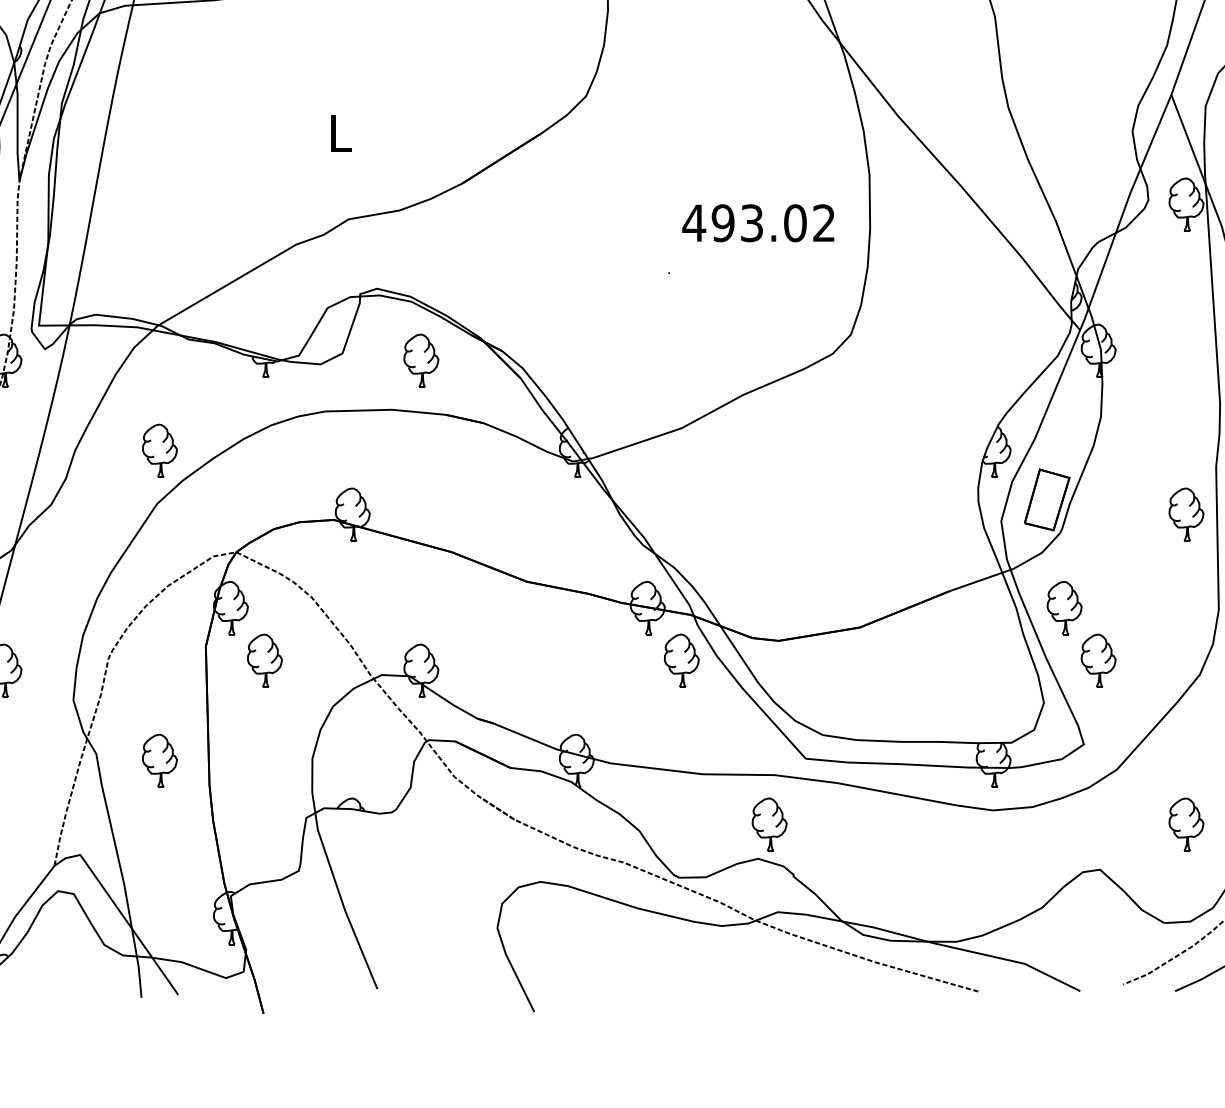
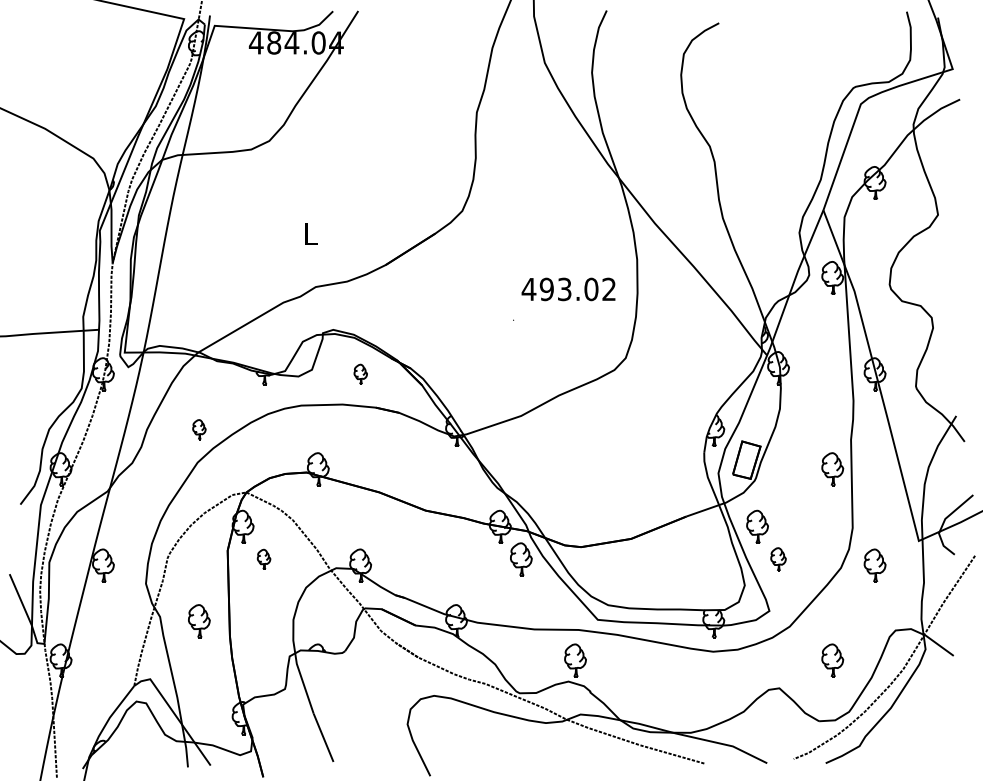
part: (421, 361) -> (360, 374), size x0.6
part: (160, 450) -> (199, 429), size x0.6
part: (263, 660) -> (263, 559), size x0.6
part: (1098, 660) -> (778, 559), size x0.7

